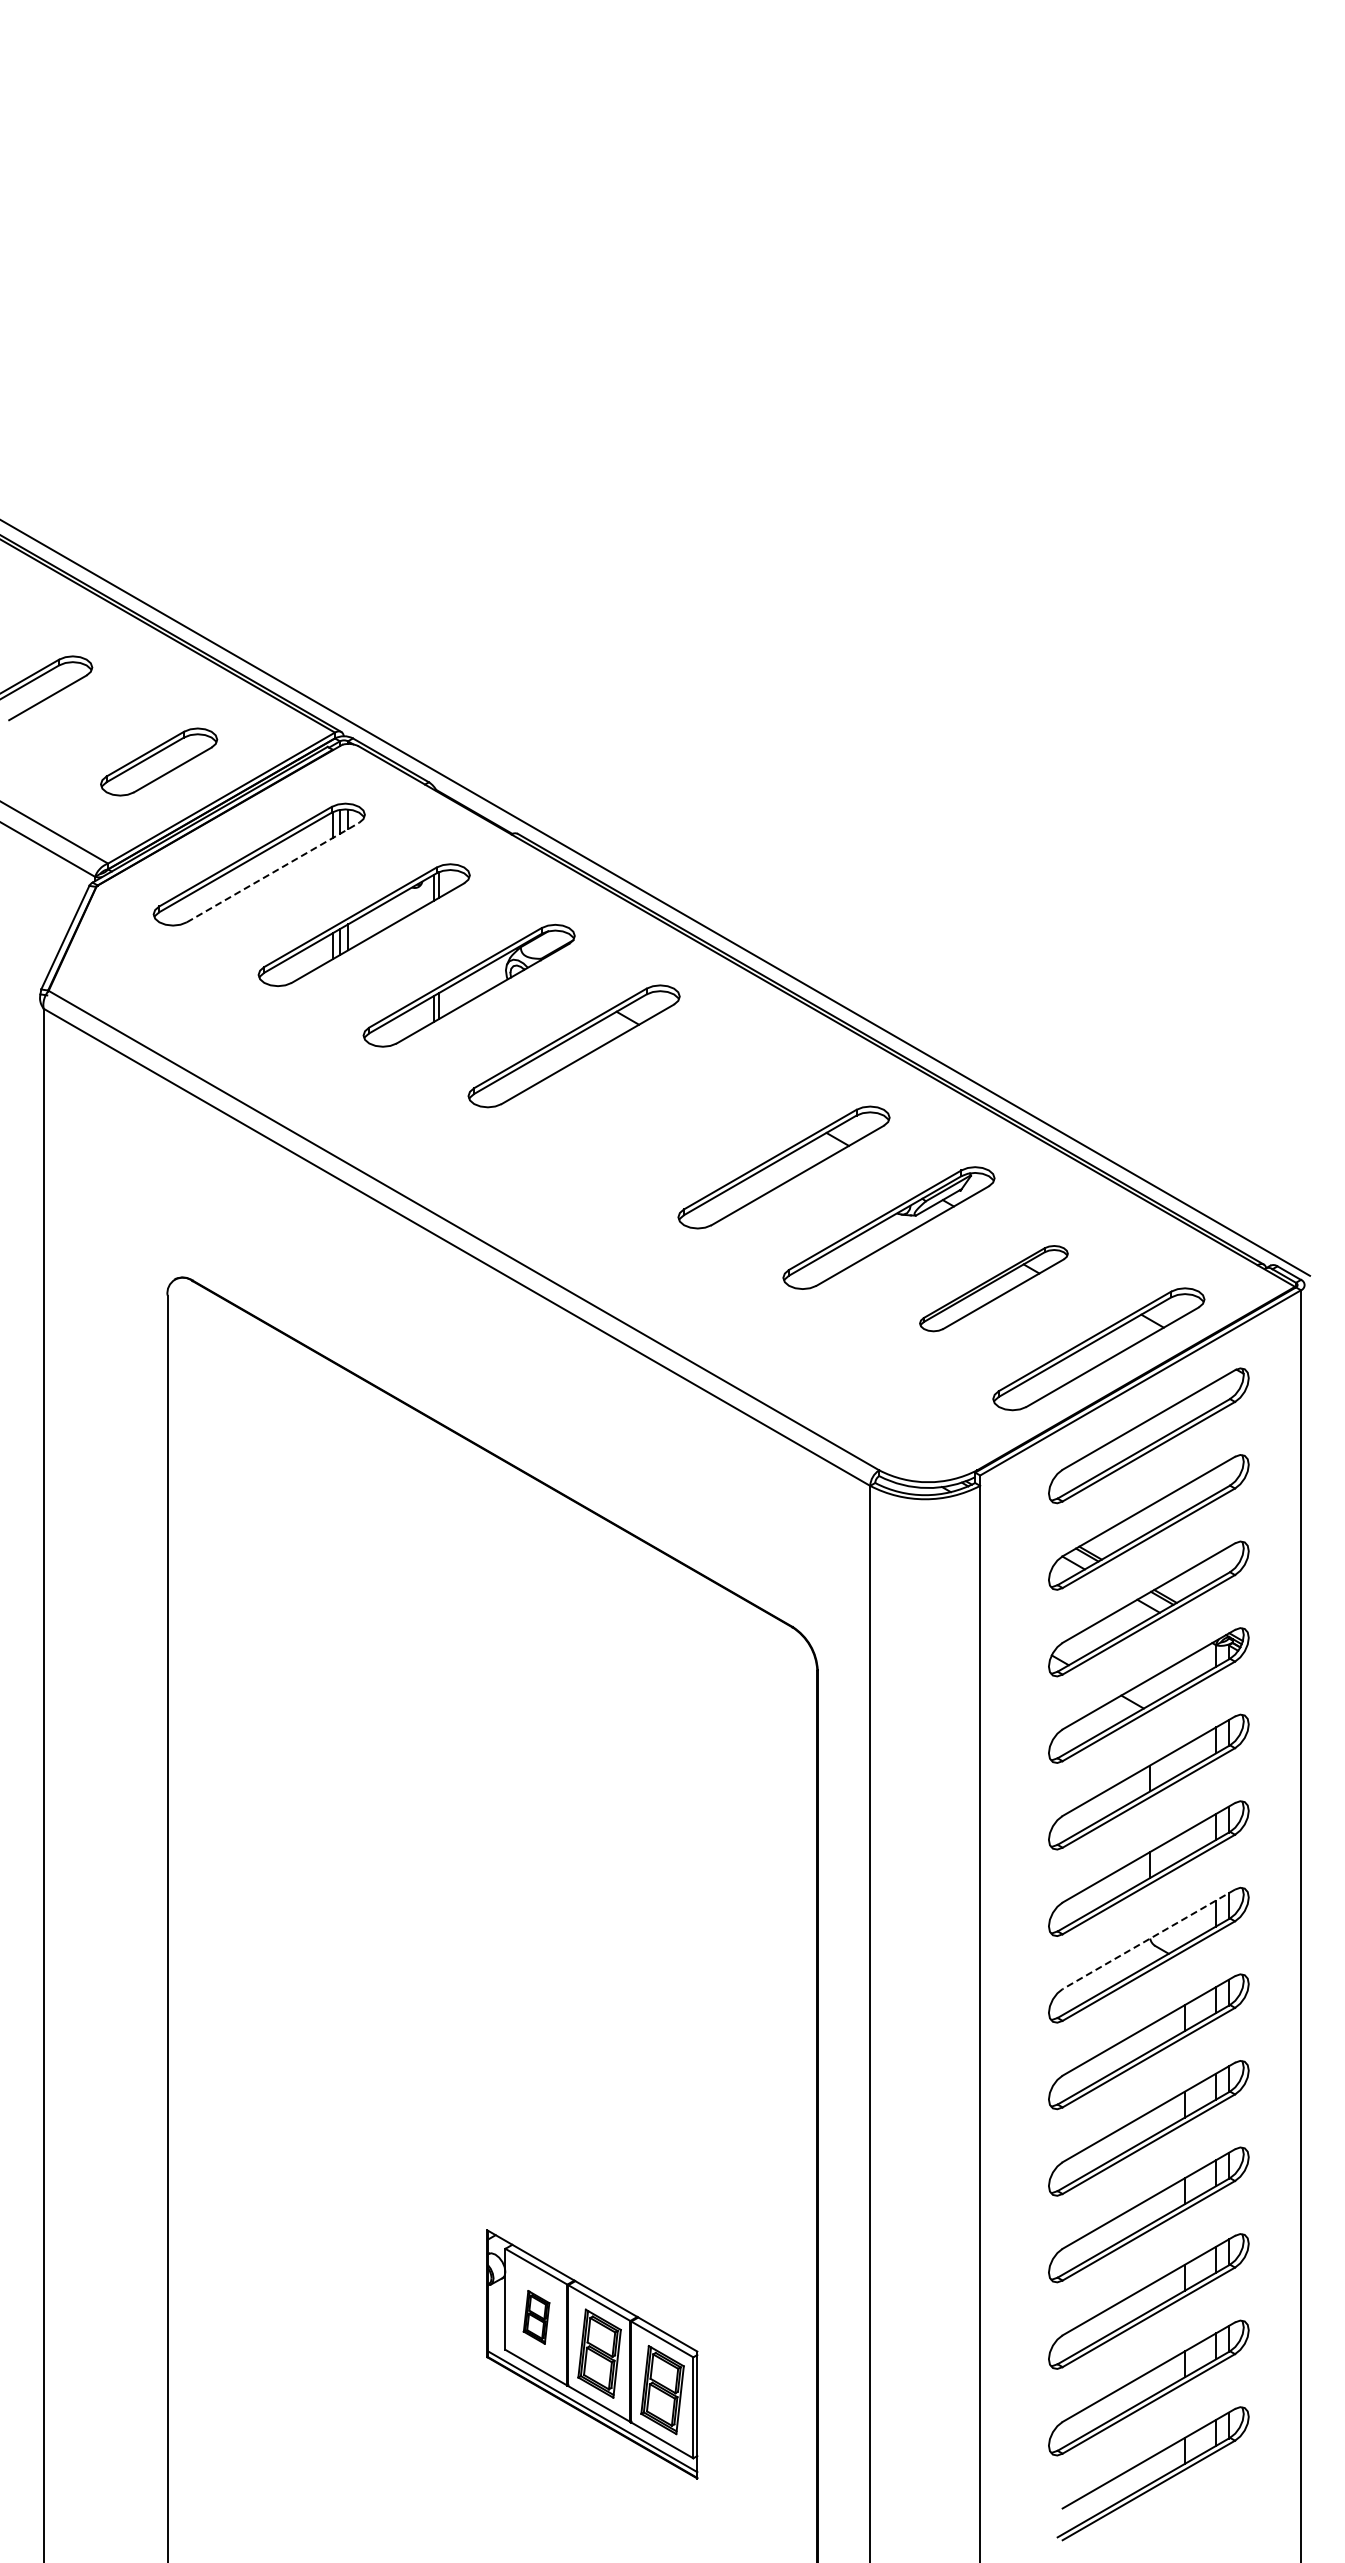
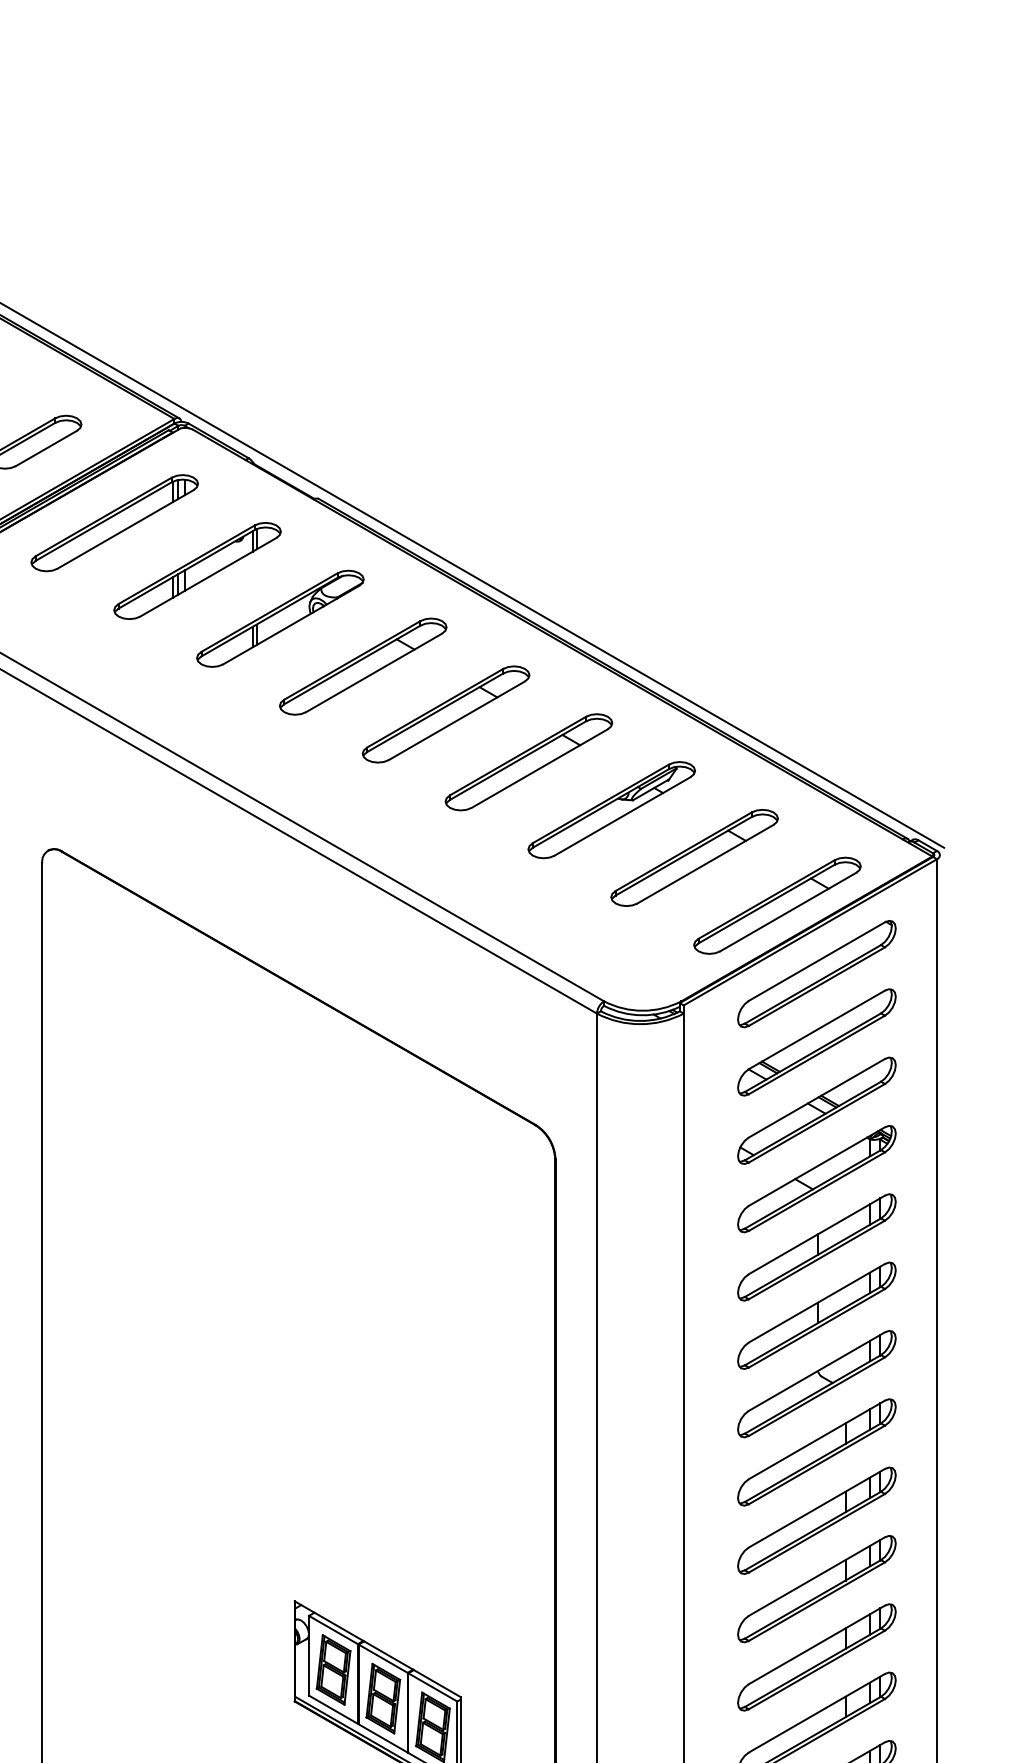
line: (273, 872) -> (125, 529), dashed -> solid
part: (678, 1106) -> (445, 714), added
part: (993, 1288) -> (694, 857), size x1.43
line: (1148, 1939) -> (816, 1371), dashed -> solid
part: (536, 2317) -> (333, 1670), size x1.67

